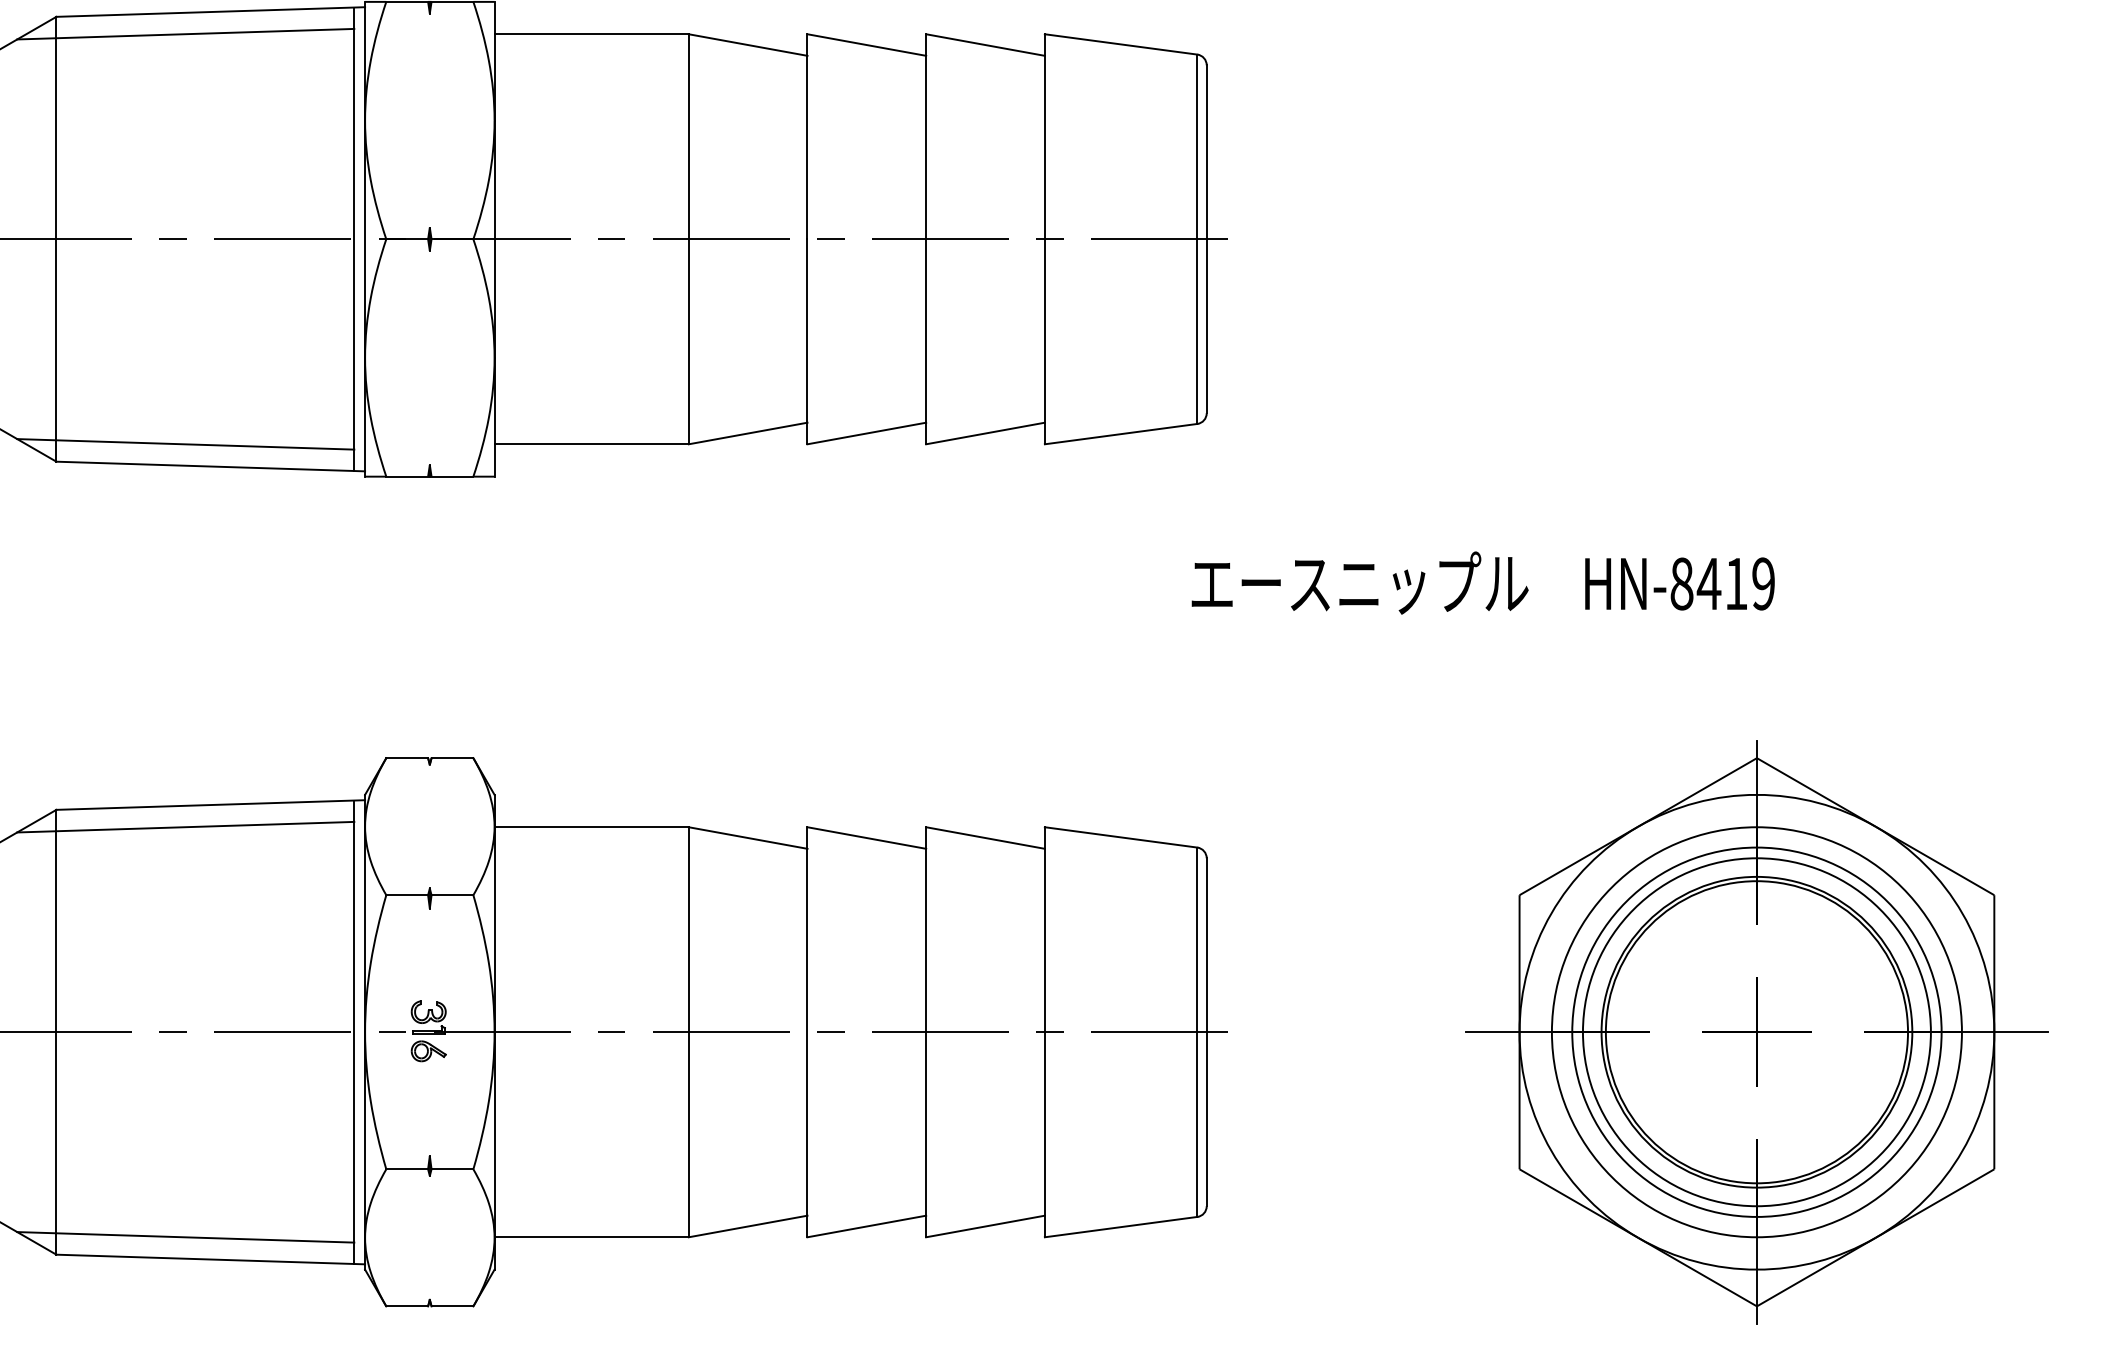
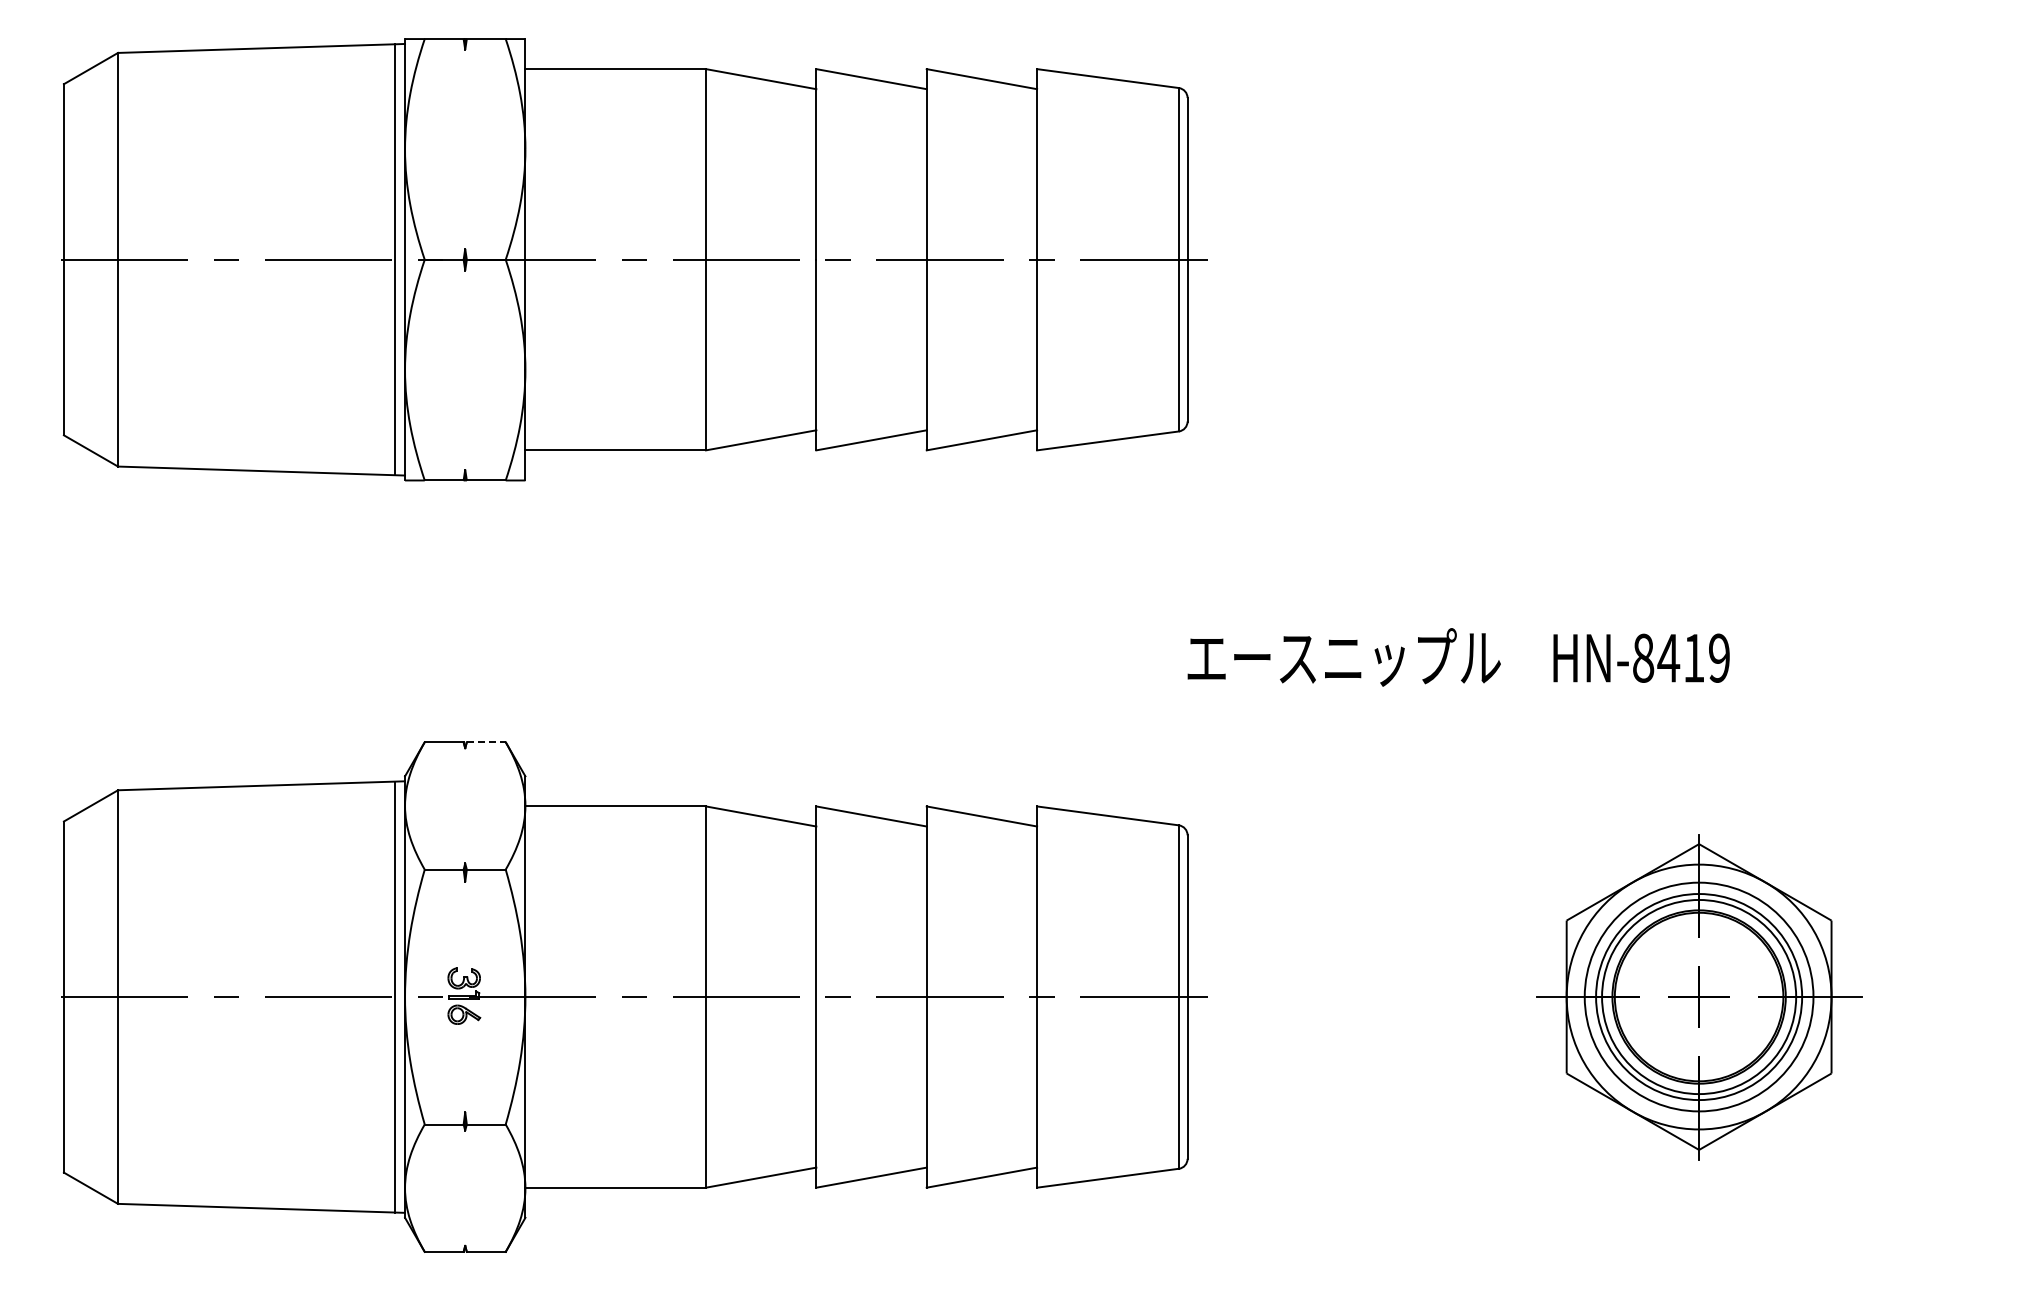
line: (185, 33) -> (238, 68), removed
line: (185, 444) -> (238, 450), removed
text: (1483, 583) -> (1458, 657), moved
line: (452, 758) -> (486, 742), solid -> dashed
line: (185, 827) -> (238, 806), removed
part: (1756, 1031) -> (1698, 996), size x0.6
line: (185, 1237) -> (238, 1187), removed

